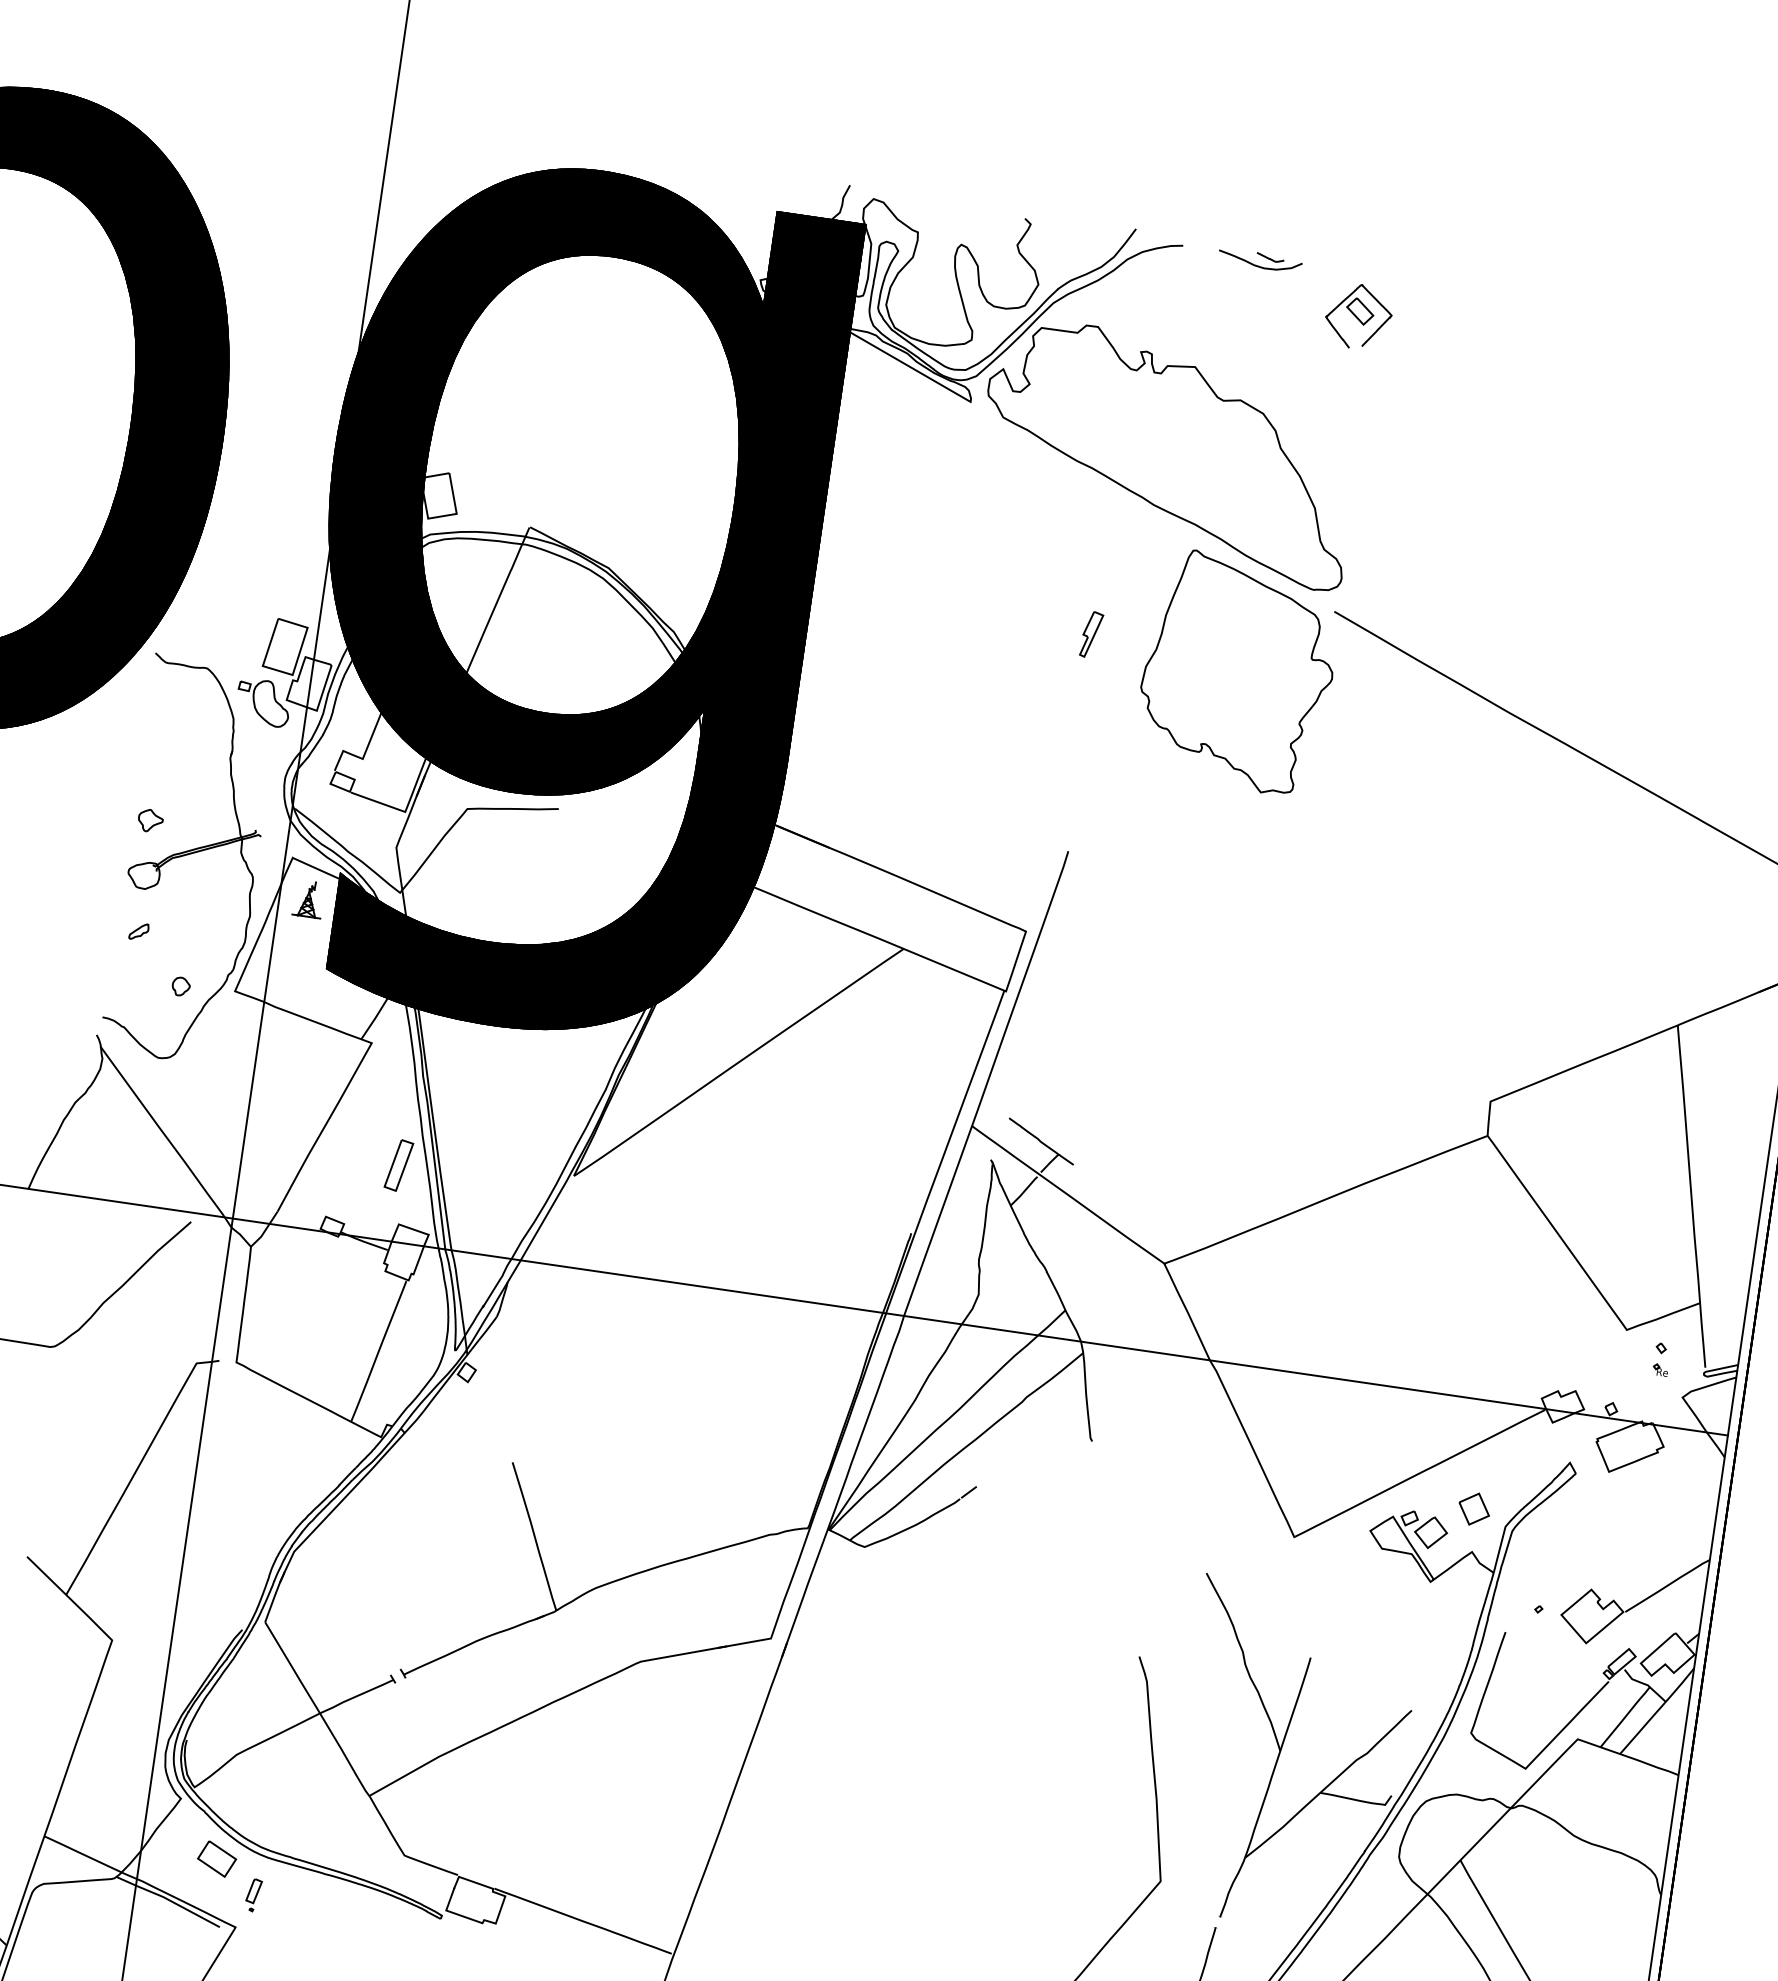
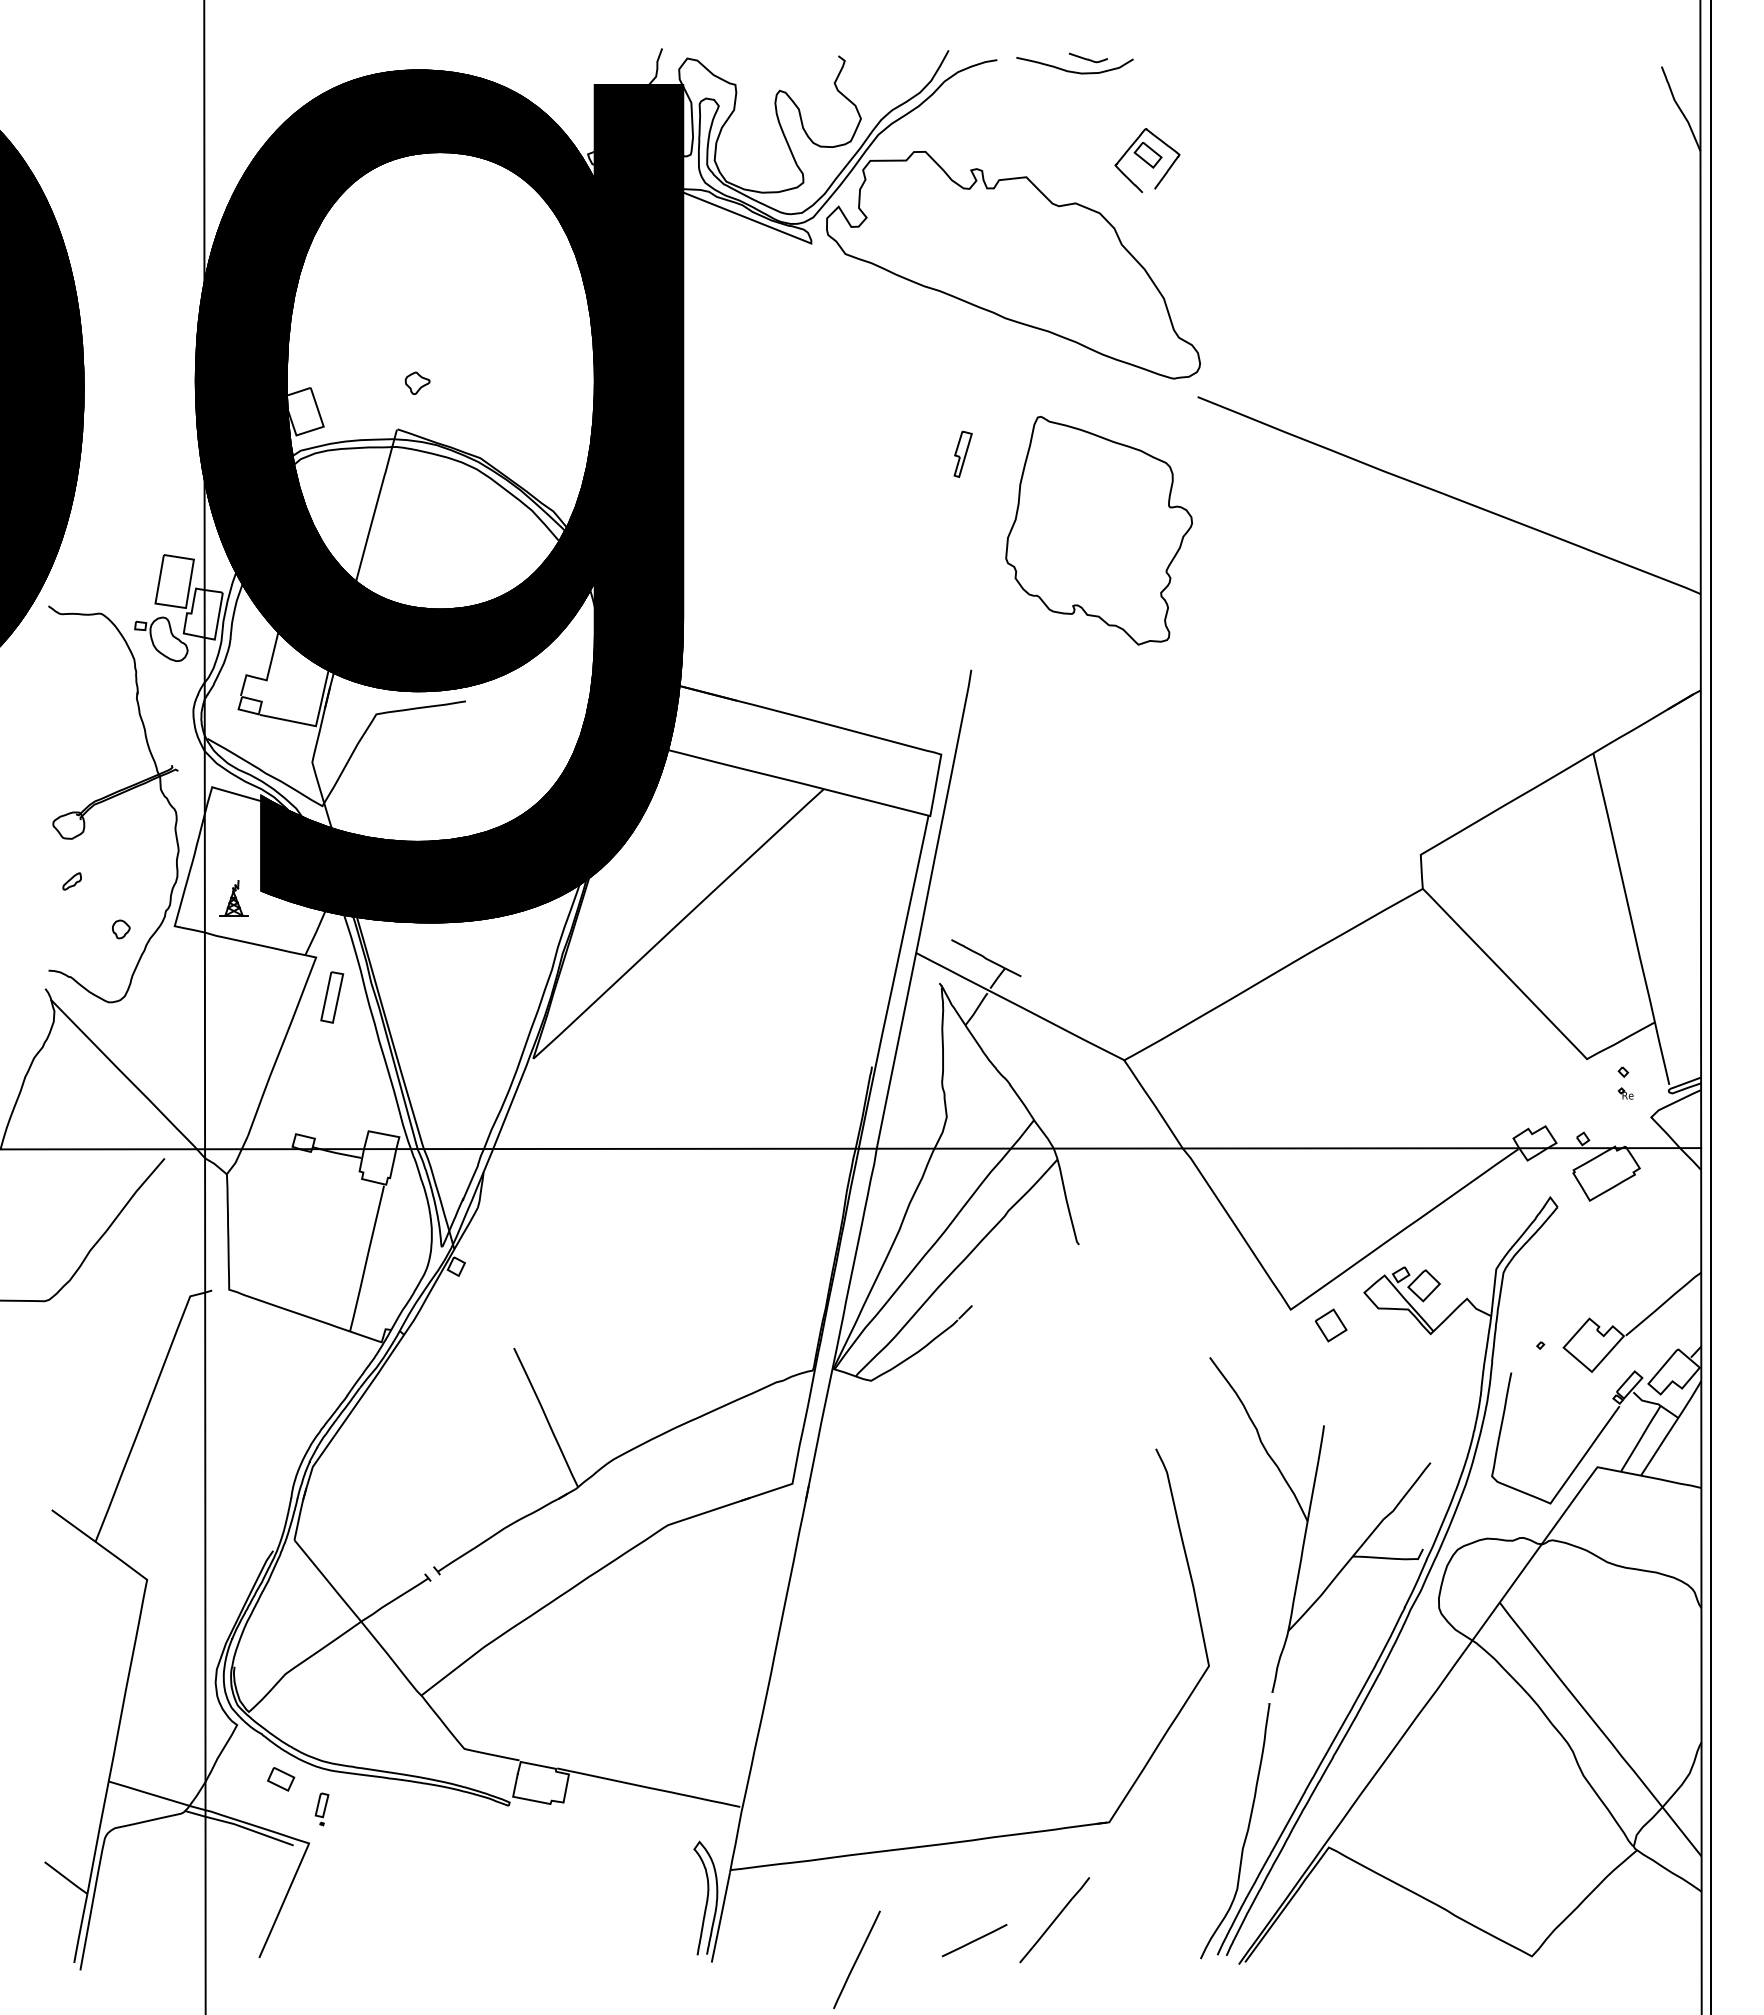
part: (1259, 260) -> (1074, 63), size x1.4
part: (1358, 316) -> (1147, 160), moved
part: (1237, 672) -> (1098, 530), moved
part: (150, 821) -> (417, 383), moved
part: (308, 899) -> (233, 898), moved
part: (399, 1165) -> (332, 997), moved
part: (1474, 1509) -> (1331, 1325), moved
part: (216, 1859) -> (280, 1779), size x0.7

